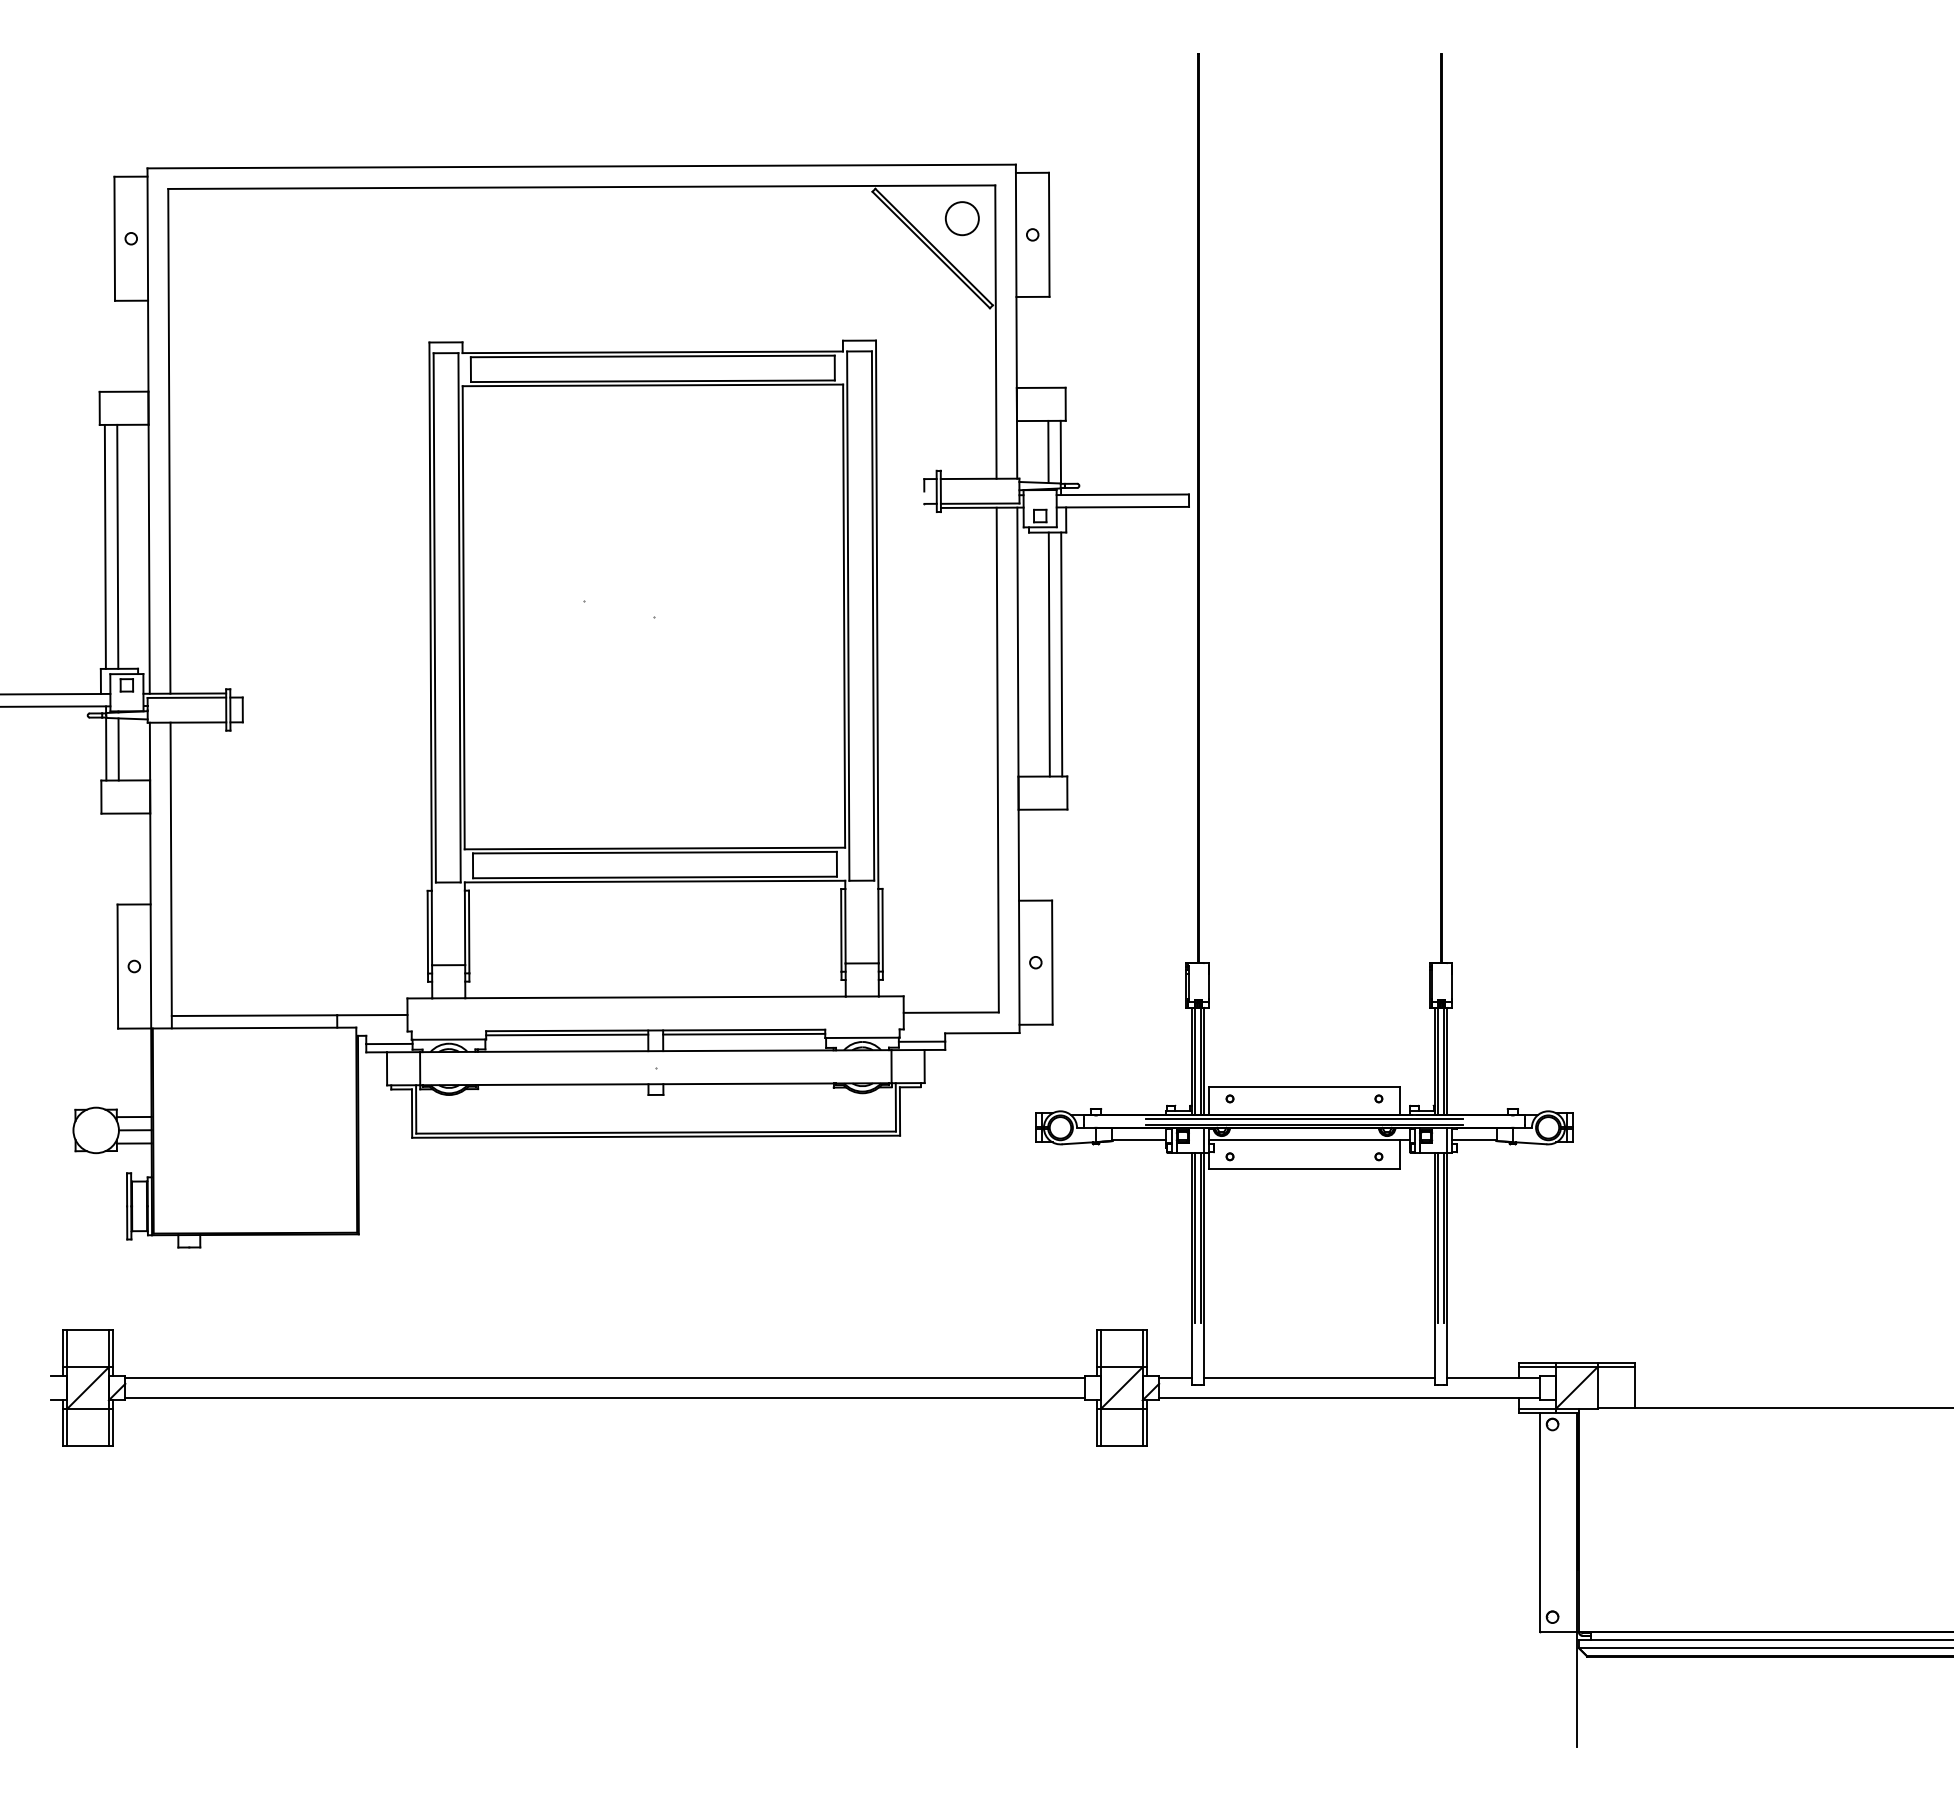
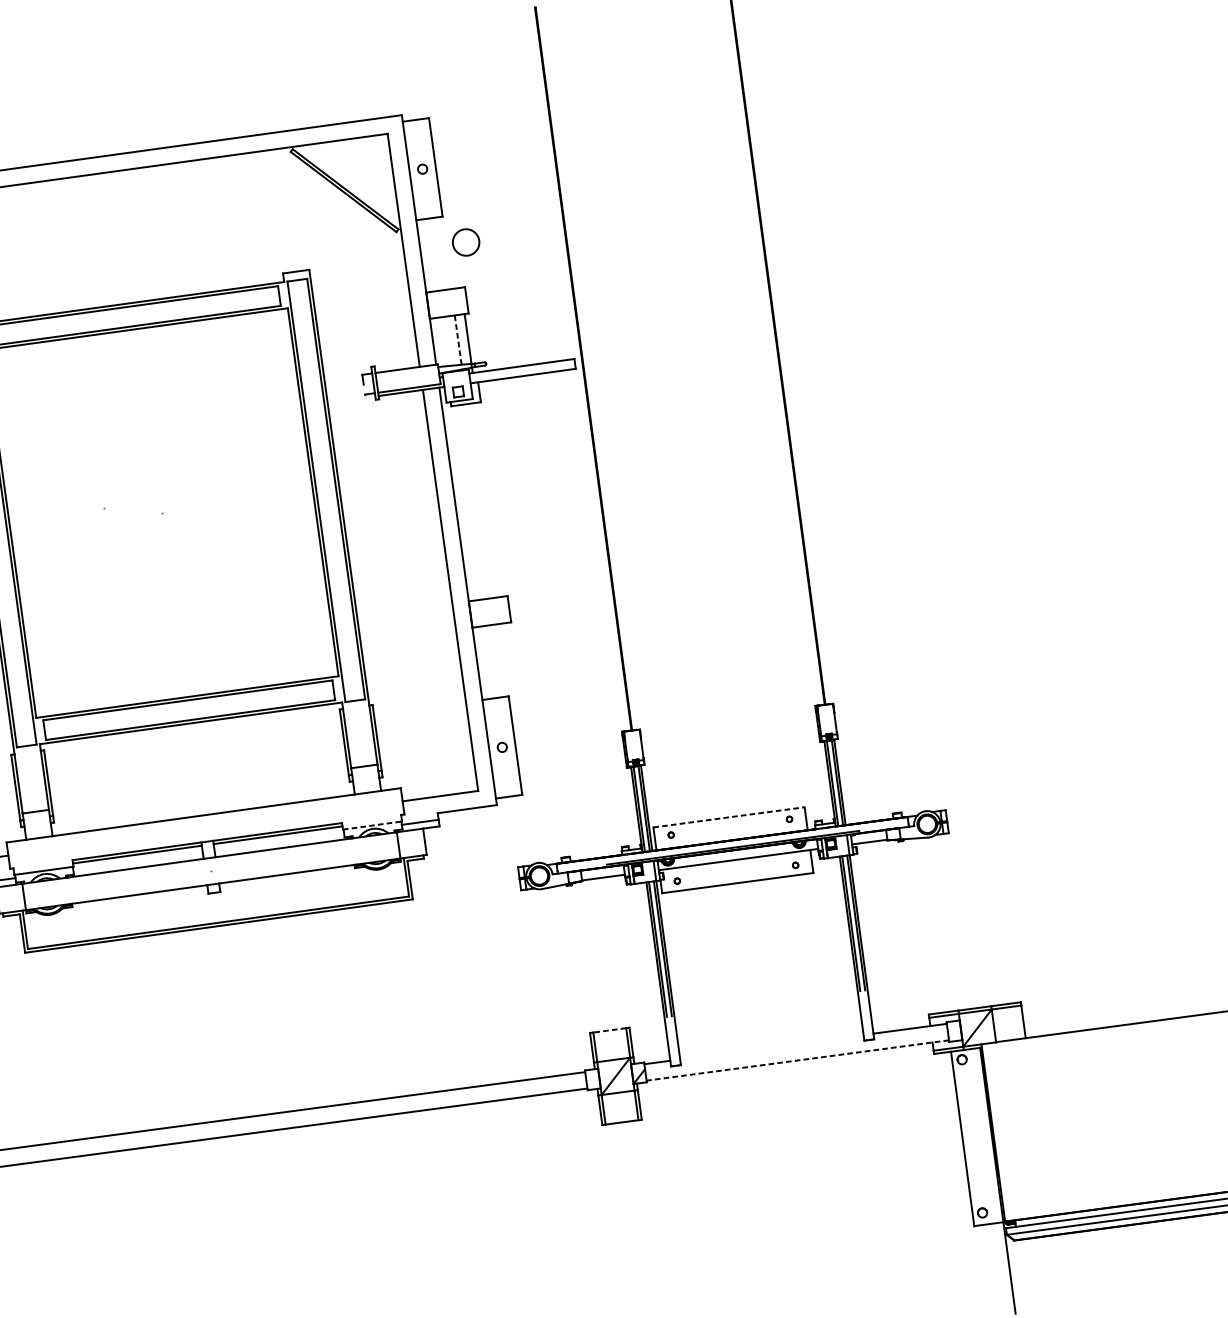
circle: (961, 218) -> (465, 242), moved
line: (1048, 451) -> (458, 339), solid -> dashed
line: (1048, 654) -> (479, 501), removed
line: (1061, 654) -> (490, 499), removed
line: (862, 1037) -> (372, 825), solid -> dashed
line: (1304, 1086) -> (729, 817), solid -> dashed
line: (1304, 1118) -> (732, 842), removed
line: (1121, 1330) -> (609, 1030), solid -> dashed
line: (1319, 1377) -> (771, 1047), removed
line: (1348, 1398) -> (797, 1060), solid -> dashed

